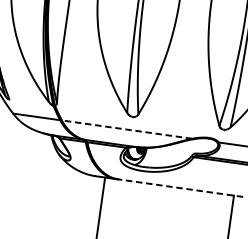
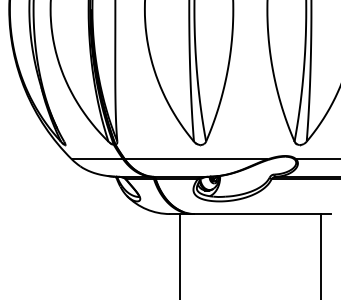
line: (126, 129) -> (195, 159), dashed -> solid
line: (180, 188) -> (262, 214), dashed -> solid

